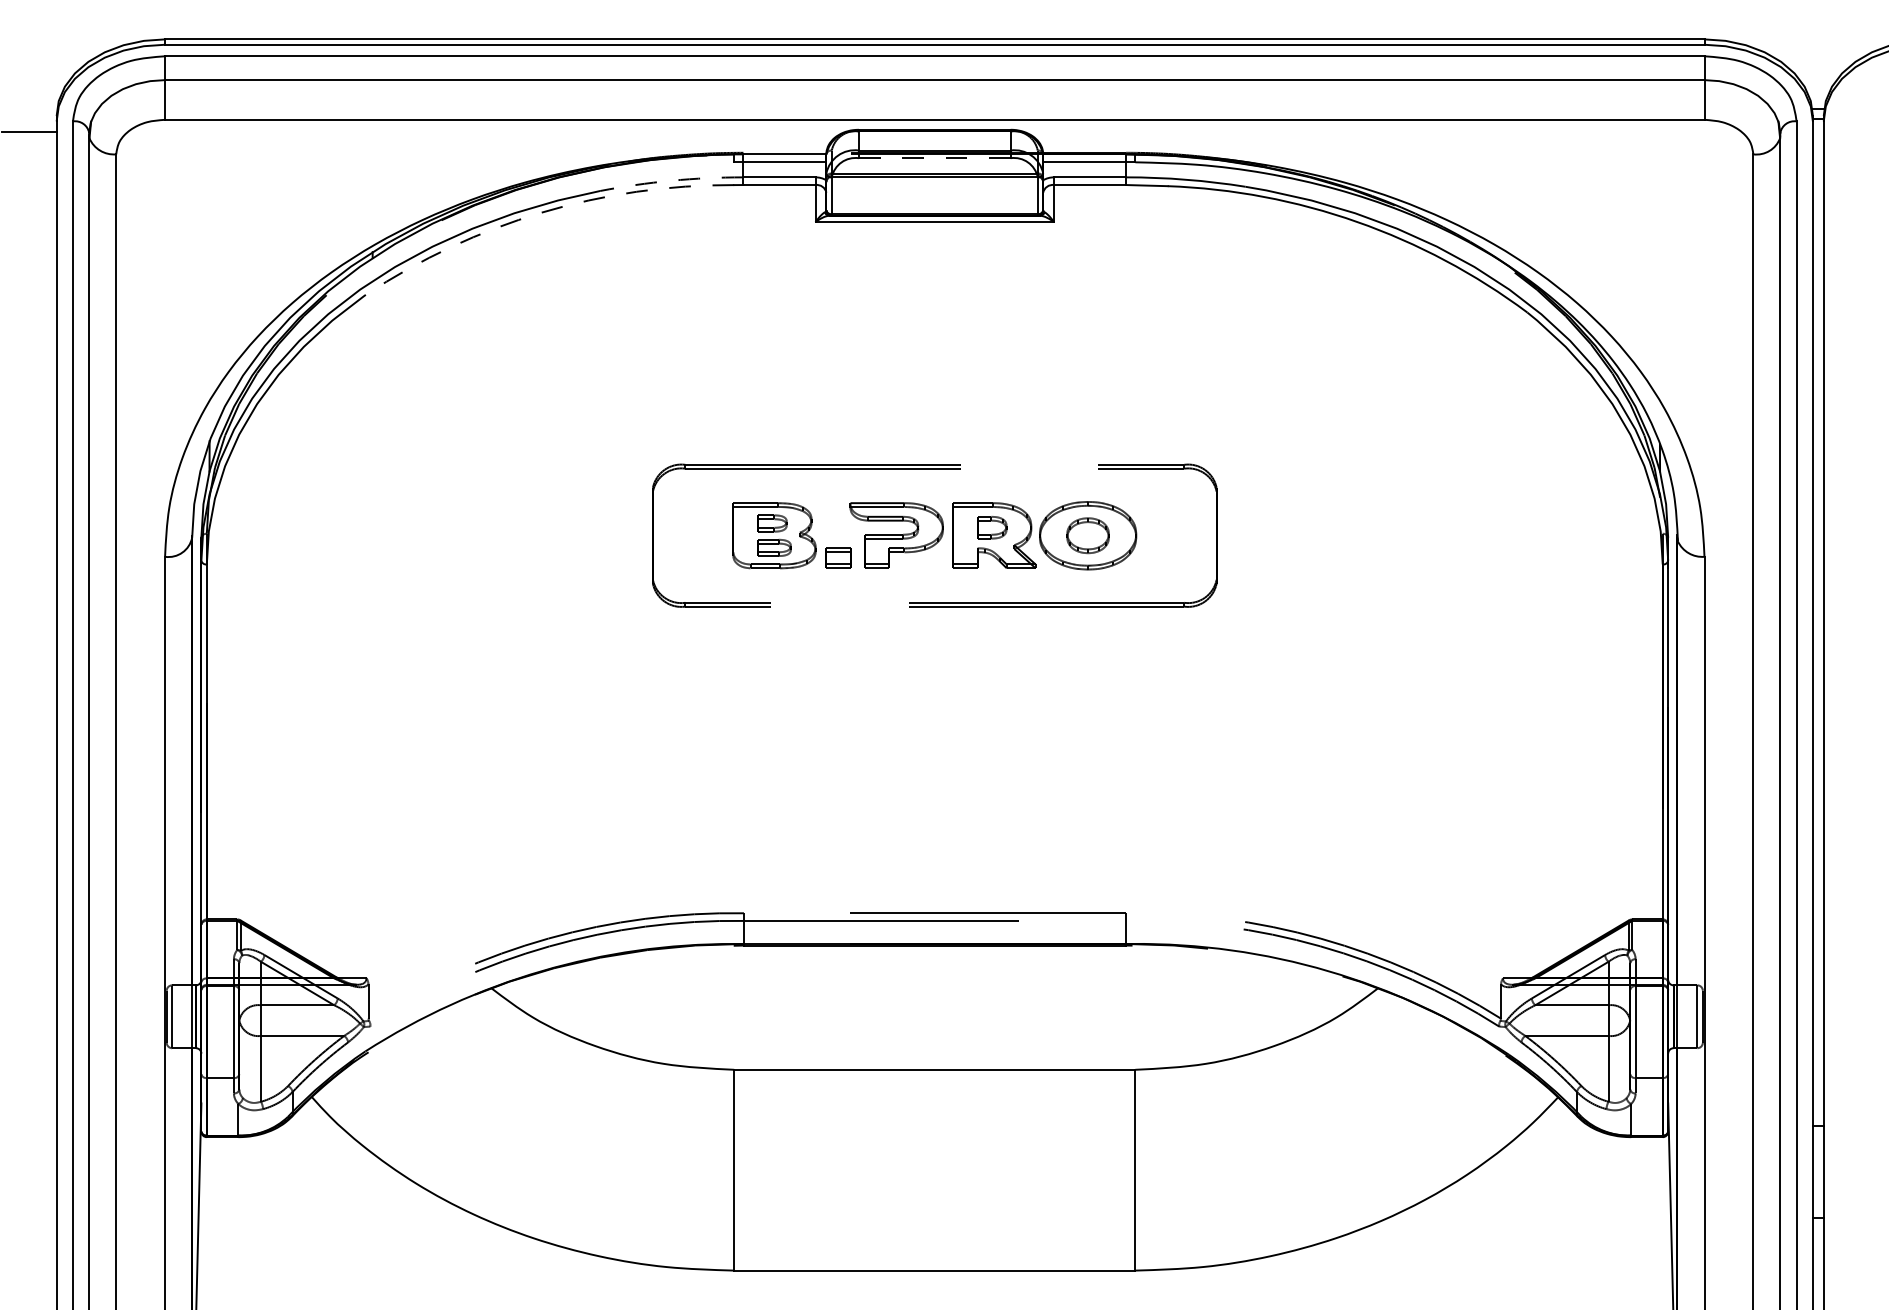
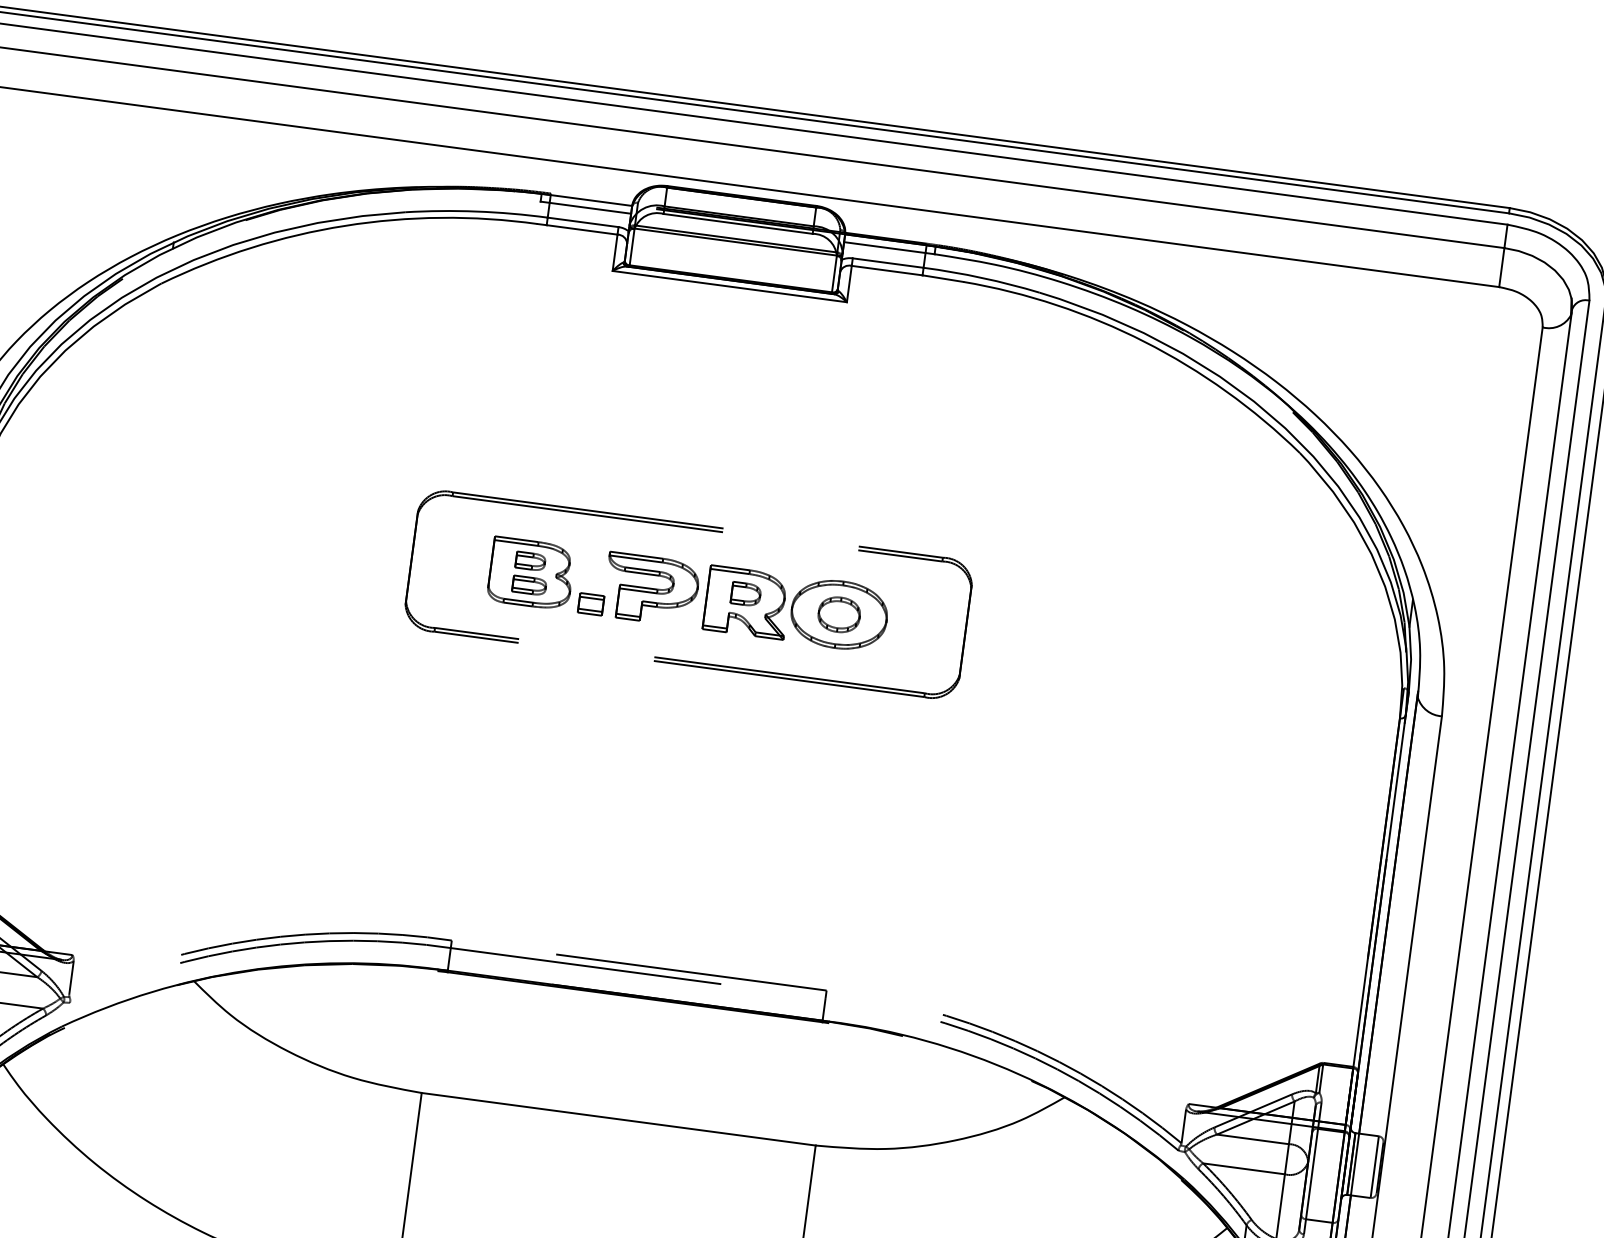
line: (934, 158) -> (737, 224), dashed -> solid
arc: (671, 180) -> (476, 211), dashed -> solid
arc: (541, 212) -> (344, 225), dashed -> solid

